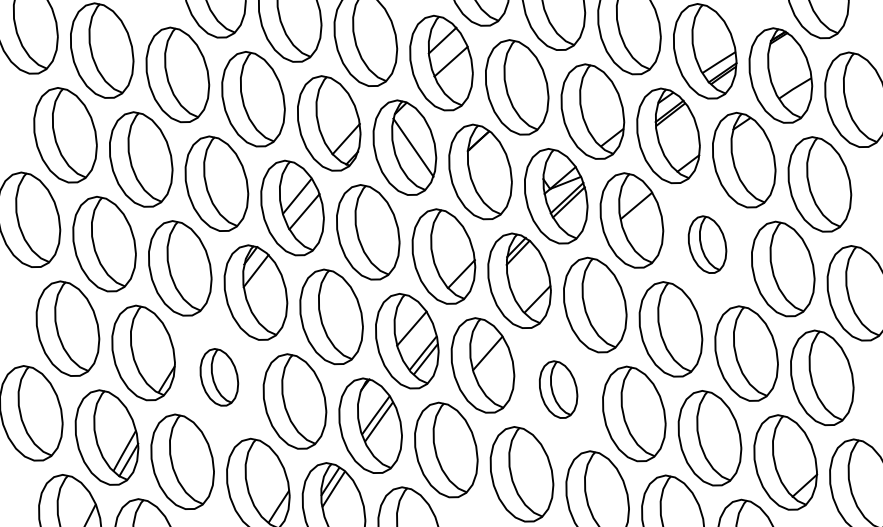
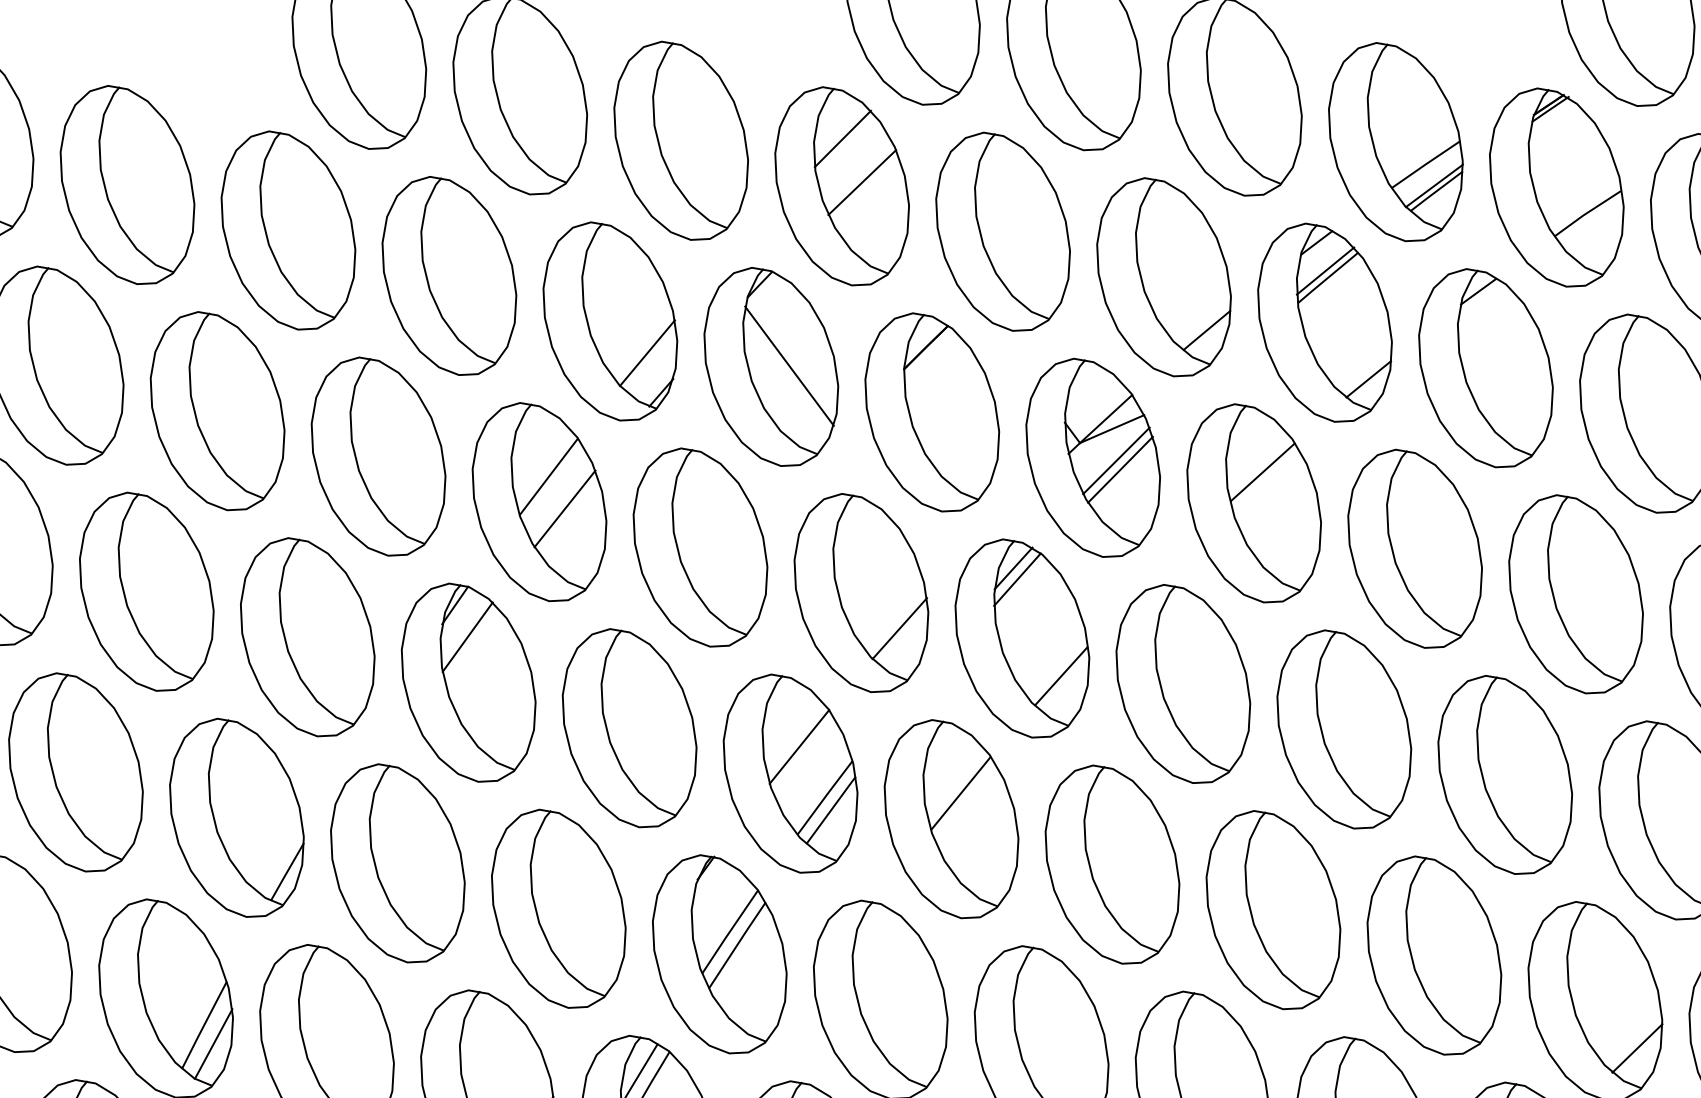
part: (707, 244) -> (1415, 548), size x1.67
part: (219, 377) -> (398, 863), size x1.67
part: (558, 389) -> (1112, 864), size x1.67

